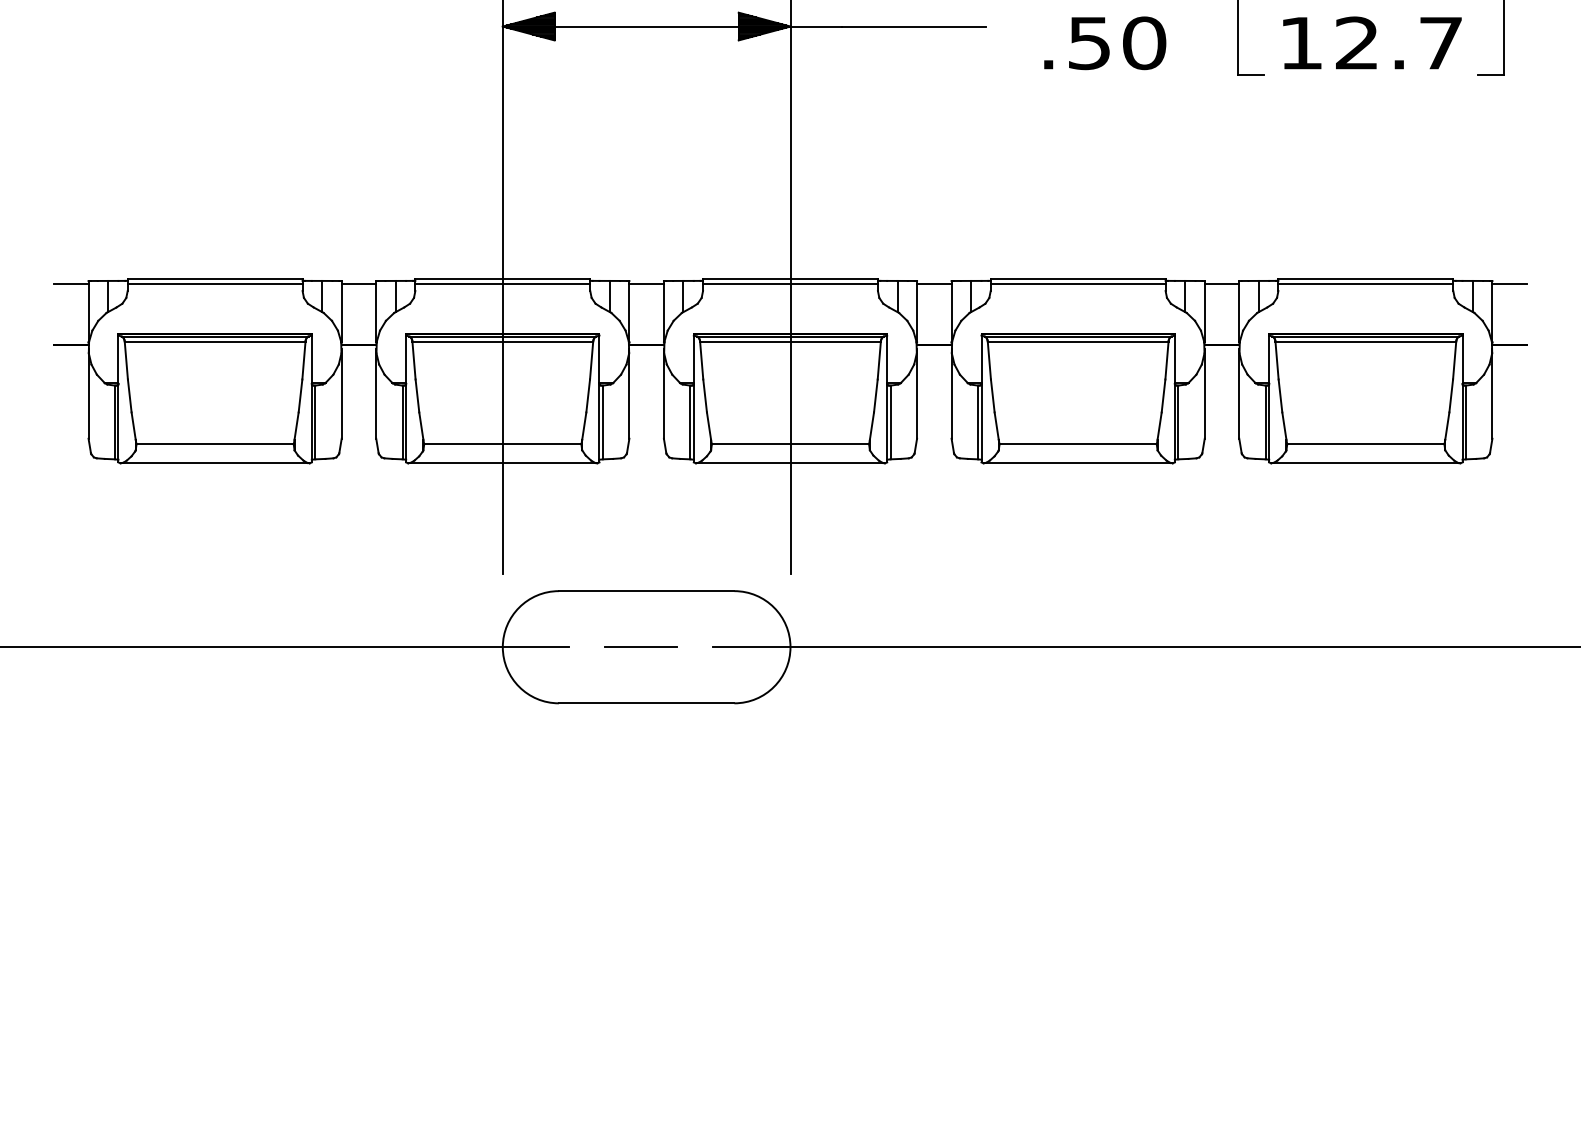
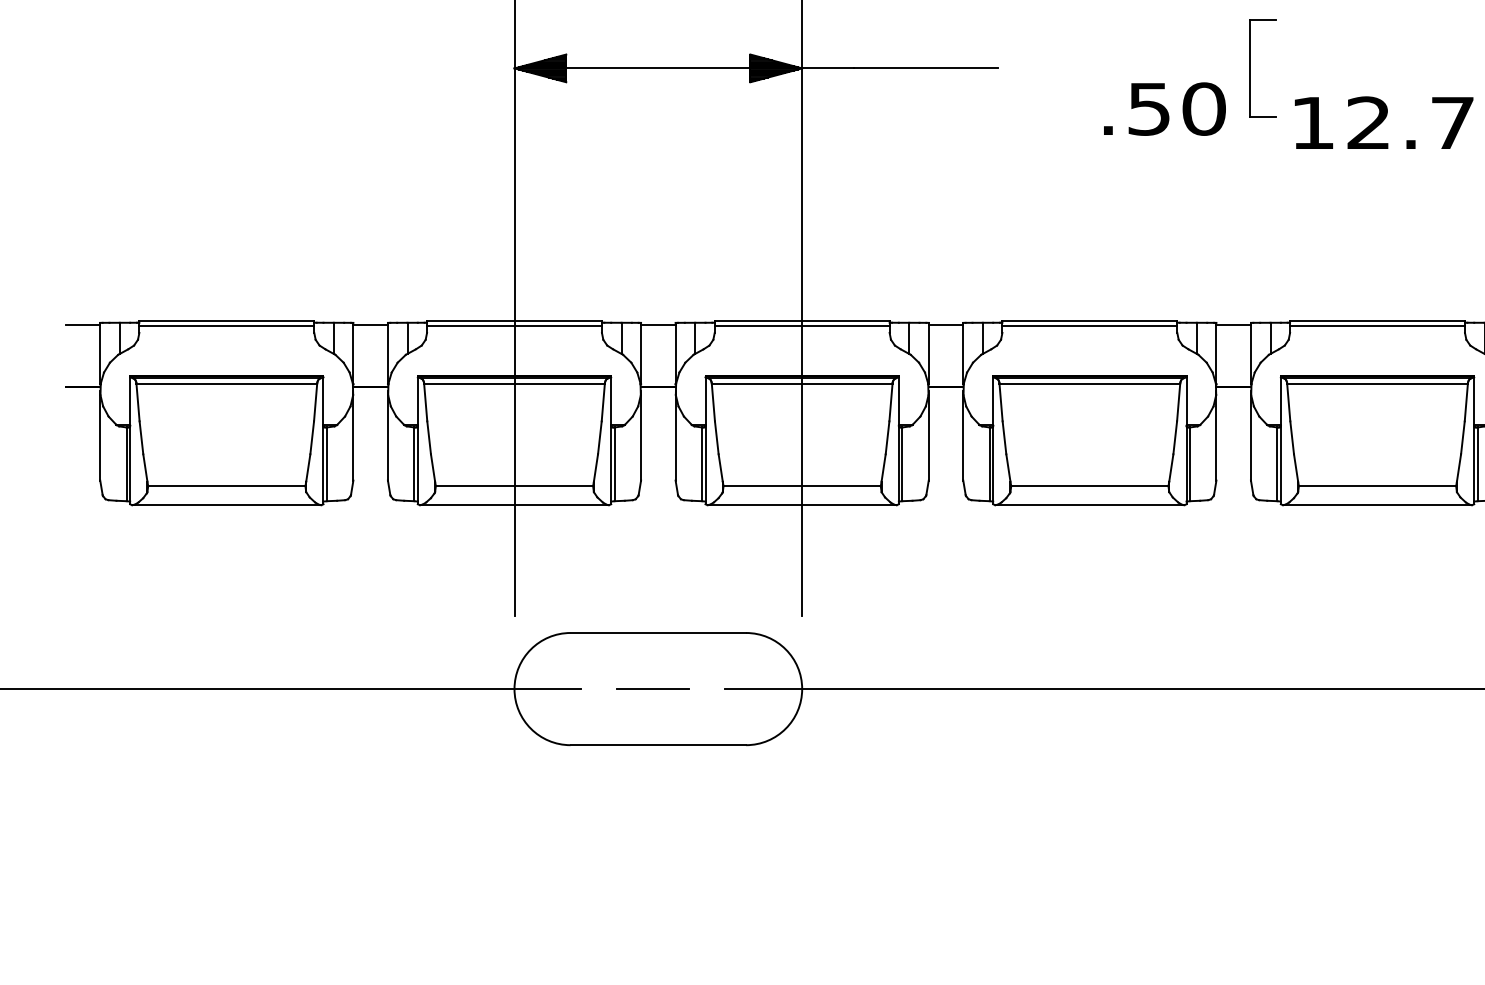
text: (1372, 42) -> (1384, 122), moved
text: (1105, 43) -> (1165, 109), moved

